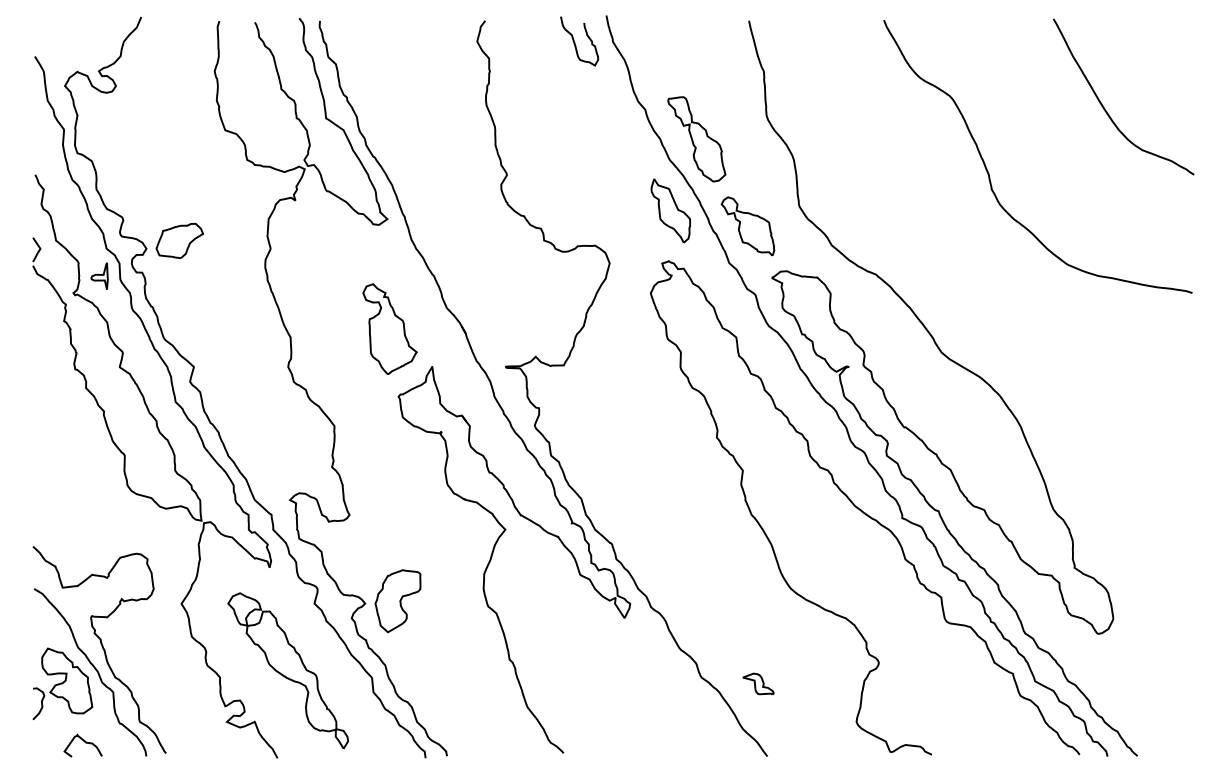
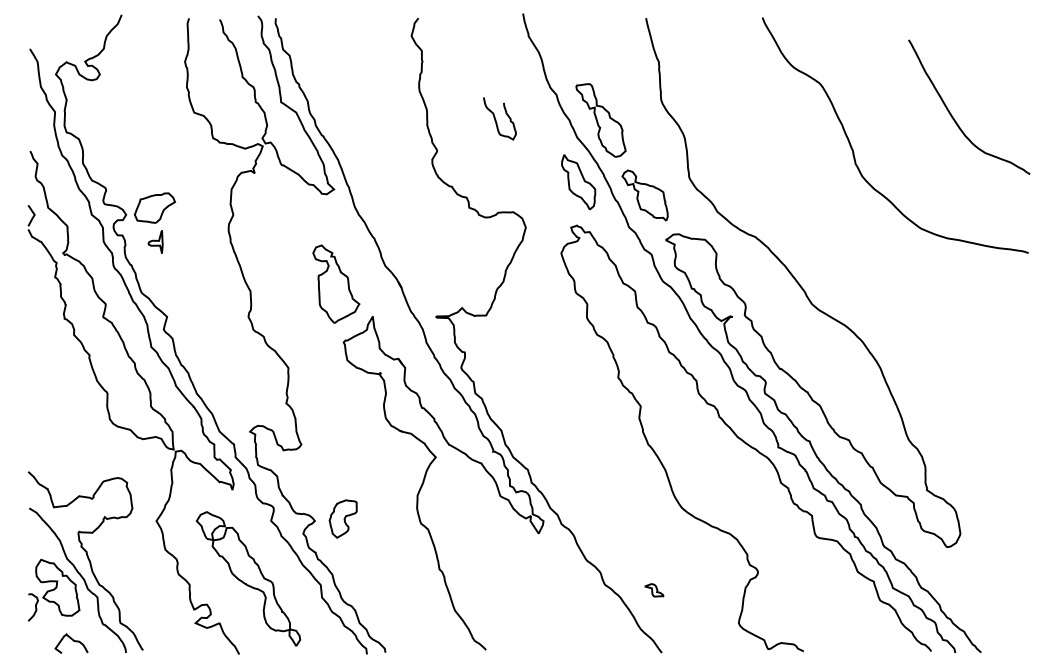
curve: (575, 42) -> (496, 119), moved
curve: (1105, 108) -> (953, 117), moved
part: (99, 275) -> (155, 241), moved
part: (397, 601) -> (342, 519), size x0.7
part: (758, 683) -> (654, 589), size x0.7

